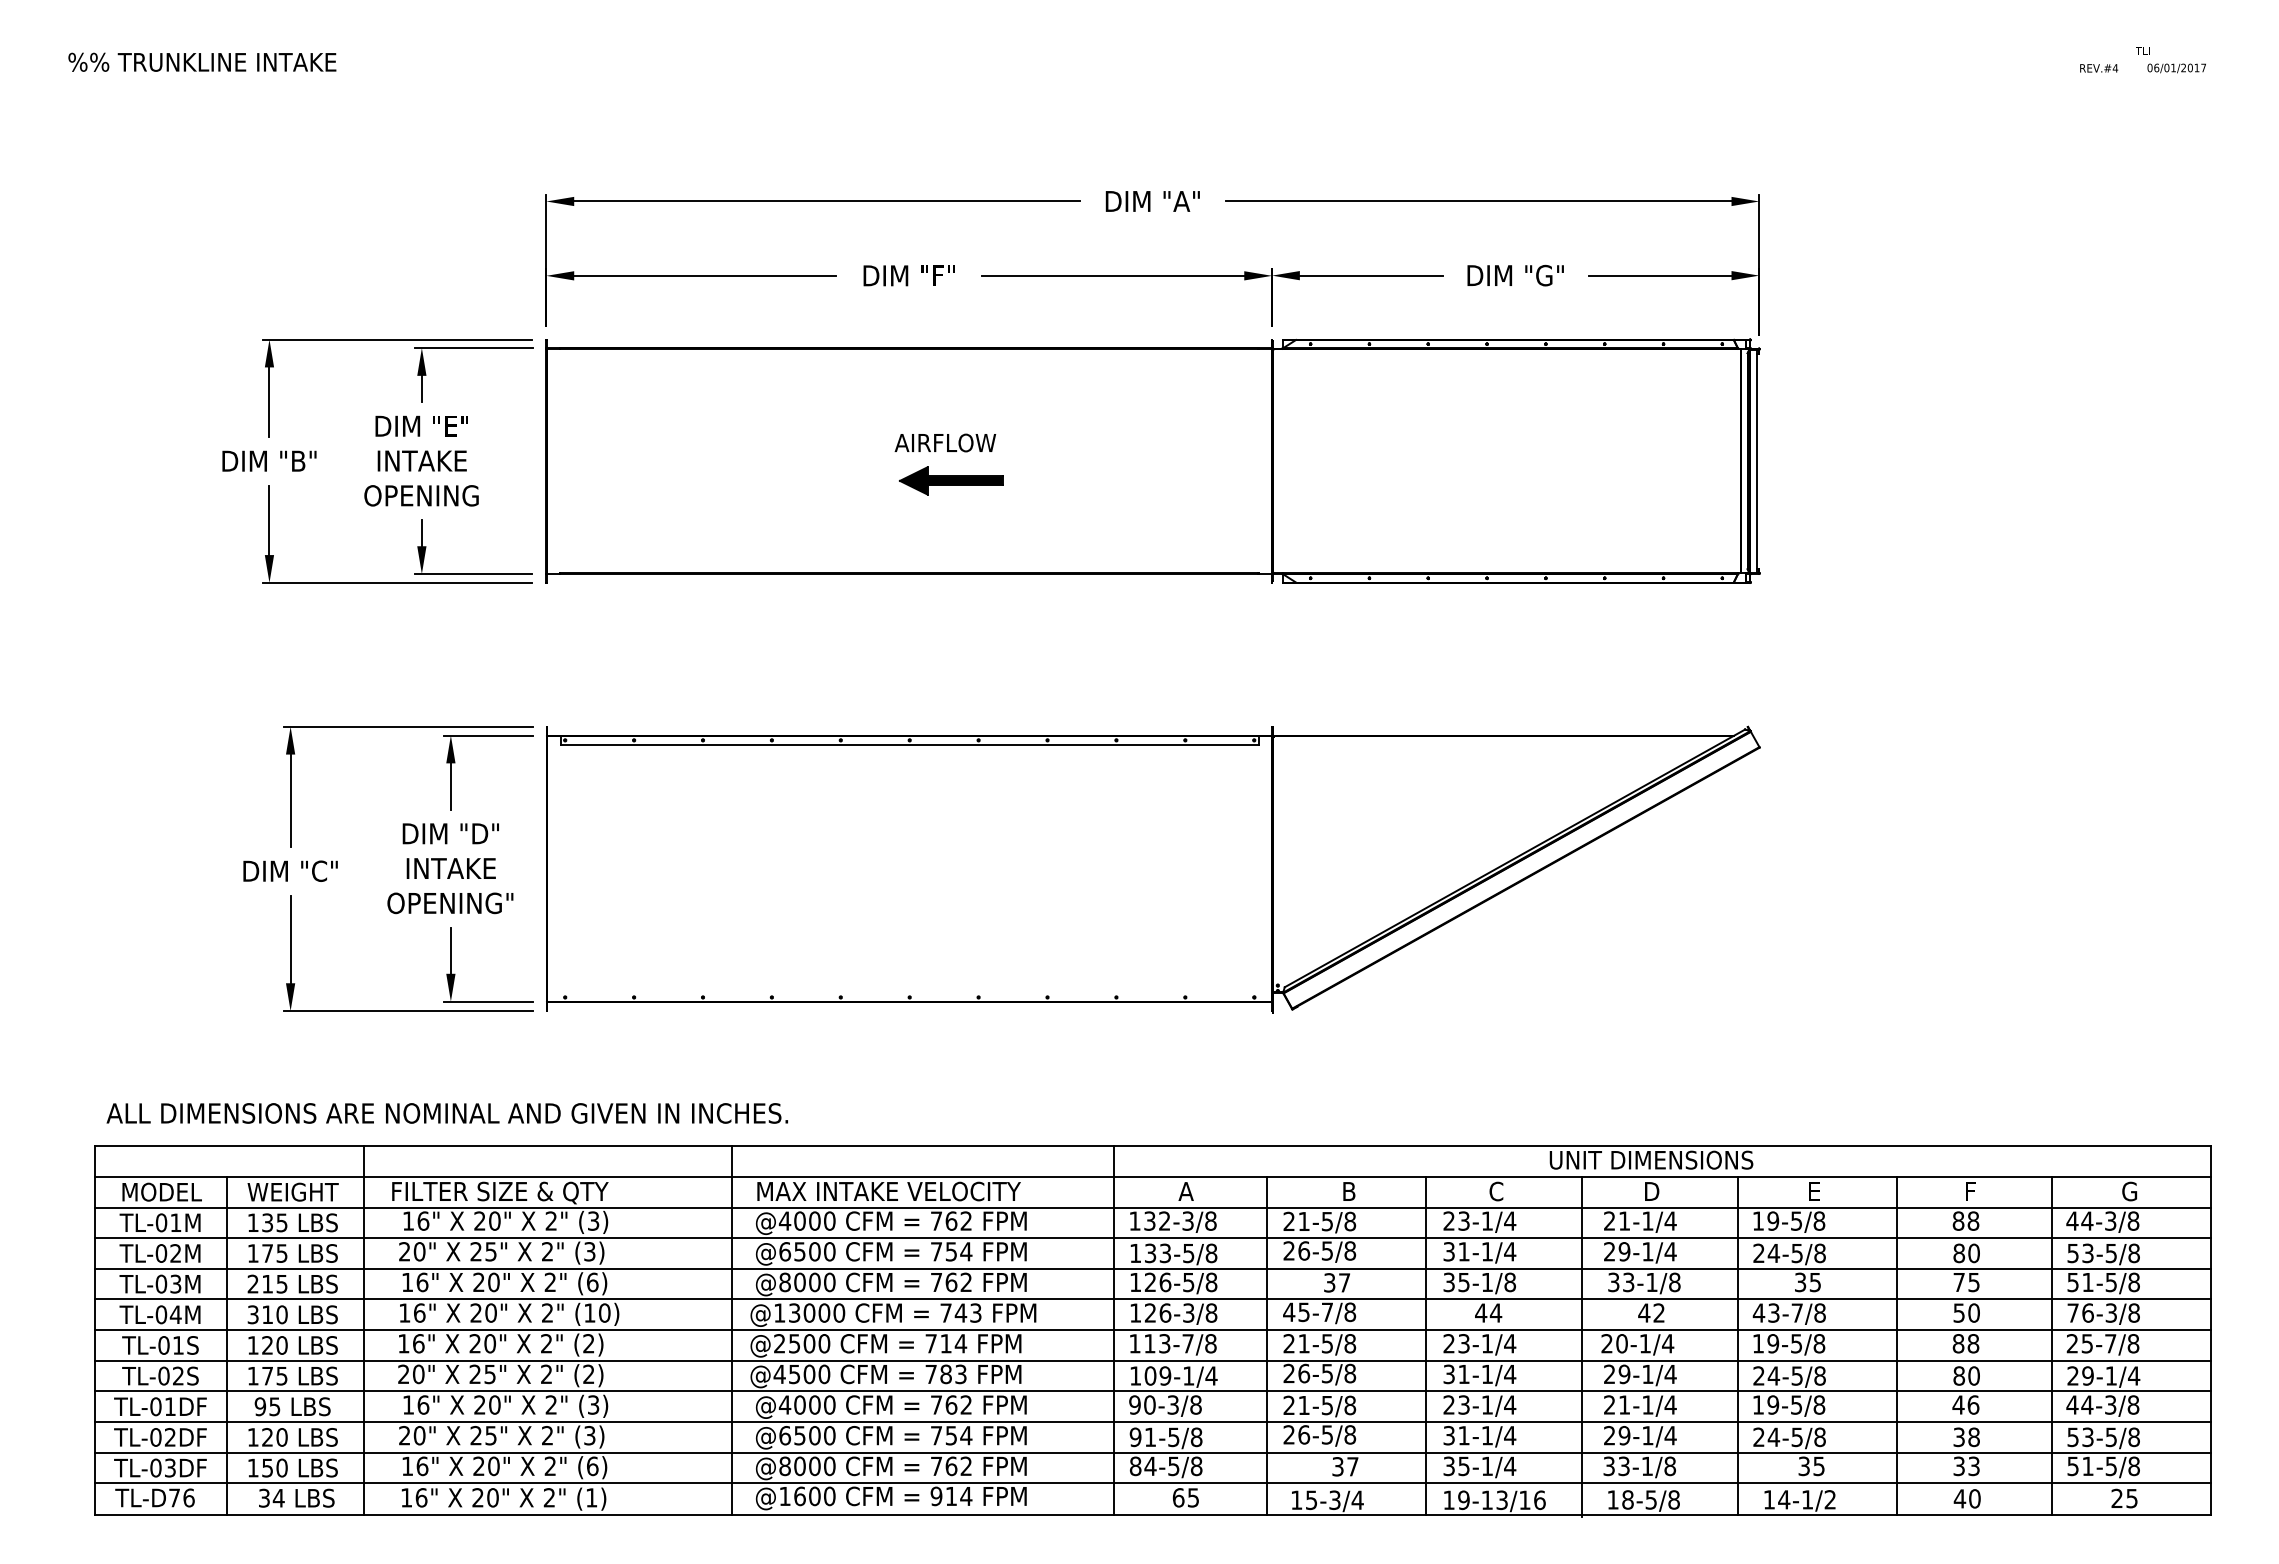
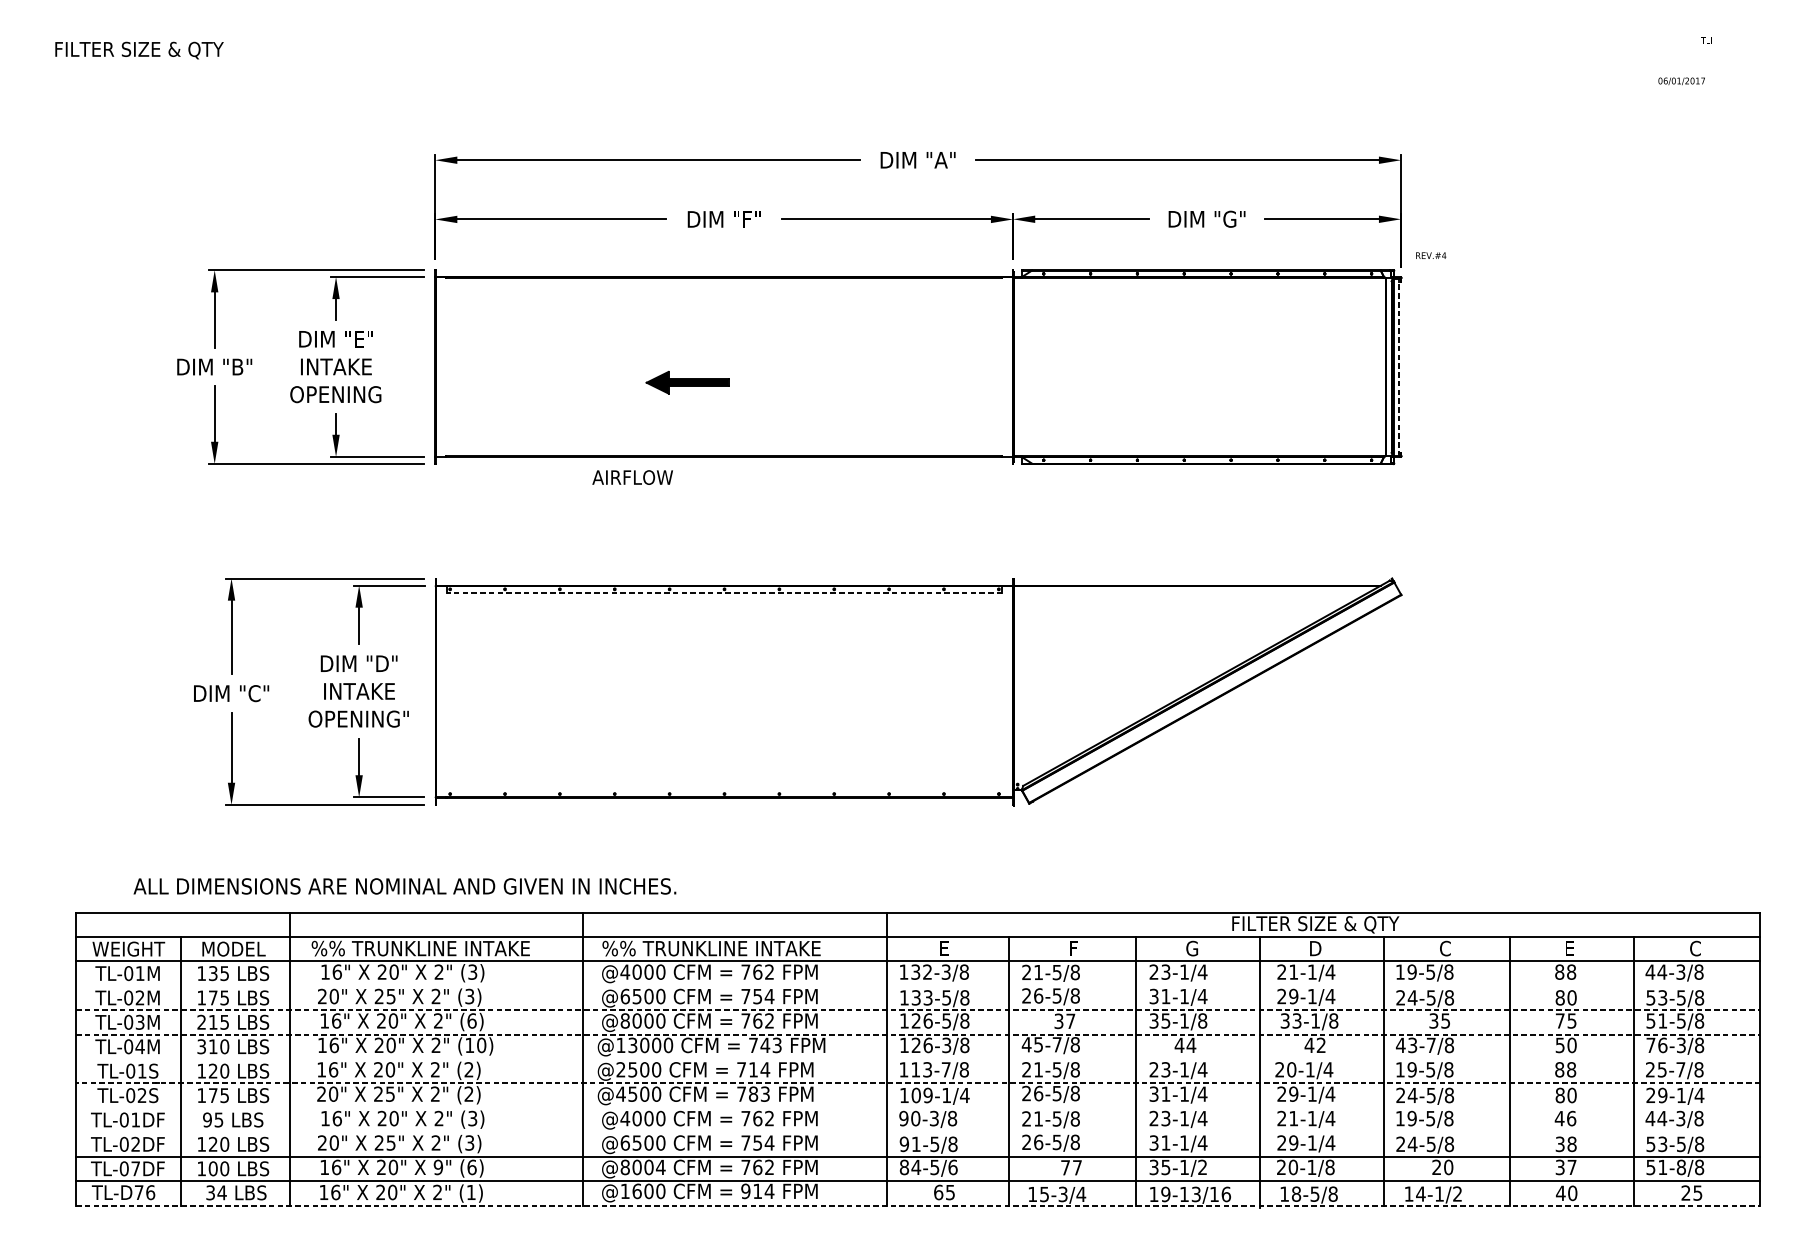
text: (202, 63) -> (161, 50), %% TRUNKLINE INTAKE -> FILTER SIZE & QTY
text: (2099, 68) -> (1431, 255), moved
text: (2176, 68) -> (1681, 81), moved
text: (945, 442) -> (632, 477), moved
line: (1757, 461) -> (1399, 367), solid -> dashed
part: (951, 480) -> (687, 382), moved
line: (909, 744) -> (724, 592), solid -> dashed
text: (446, 1113) -> (404, 886), moved
text: (1652, 1161) -> (1316, 924), UNIT DIMENSIONS -> FILTER SIZE & QTY
text: (161, 1191) -> (128, 948), MODEL -> WEIGHT
text: (292, 1191) -> (233, 948), WEIGHT -> MODEL
text: (893, 1191) -> (711, 948), MAX INTAKE VELOCITY -> %% TRUNKLINE INTAKE
text: (1185, 1191) -> (944, 948), A -> E
text: (1349, 1191) -> (1074, 948), B -> F
text: (1501, 1191) -> (1195, 948), C -> G
text: (1814, 1191) -> (1445, 948), E -> C
text: (1972, 1191) -> (1570, 948), F -> E
text: (2134, 1191) -> (1699, 948), G -> C
text: (528, 1192) -> (420, 949), FILTER SIZE & QTY -> %% TRUNKLINE INTAKE
line: (1152, 1238) -> (917, 986), removed
line: (1153, 1268) -> (918, 1009), solid -> dashed
line: (1153, 1299) -> (918, 1034), solid -> dashed
line: (1152, 1330) -> (917, 1059), removed
line: (1153, 1360) -> (918, 1083), solid -> dashed
line: (1152, 1391) -> (917, 1107), removed
line: (1152, 1422) -> (917, 1132), removed
text: (1196, 1465) -> (952, 1166), 84-5/8 -> 84-5/6
text: (1510, 1465) -> (1202, 1166), 35-1/4 -> 35-1/2
text: (550, 1466) -> (438, 1167), 2" -> 9"
text: (829, 1466) -> (660, 1167), @8000 -> @8004
text: (1337, 1466) -> (1065, 1167), 37 -> 77
text: (1616, 1466) -> (1287, 1167), 33-1/8 -> 20-1/8
text: (1811, 1466) -> (1442, 1167), 35 -> 20
text: (1973, 1466) -> (1571, 1167), 33 -> 37
text: (2111, 1466) -> (1681, 1167), 51-5/8 -> 51-8/8
text: (170, 1467) -> (135, 1168), TL-03DF -> TL-07DF
text: (267, 1467) -> (213, 1168), 150 -> 100
line: (1153, 1515) -> (918, 1206), solid -> dashed

